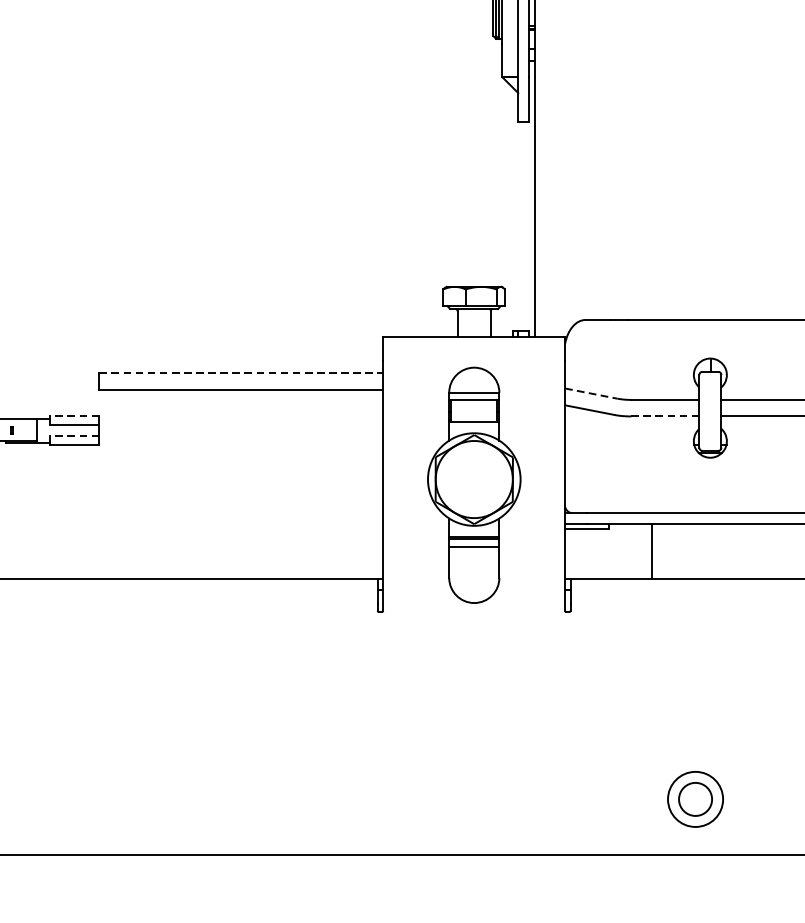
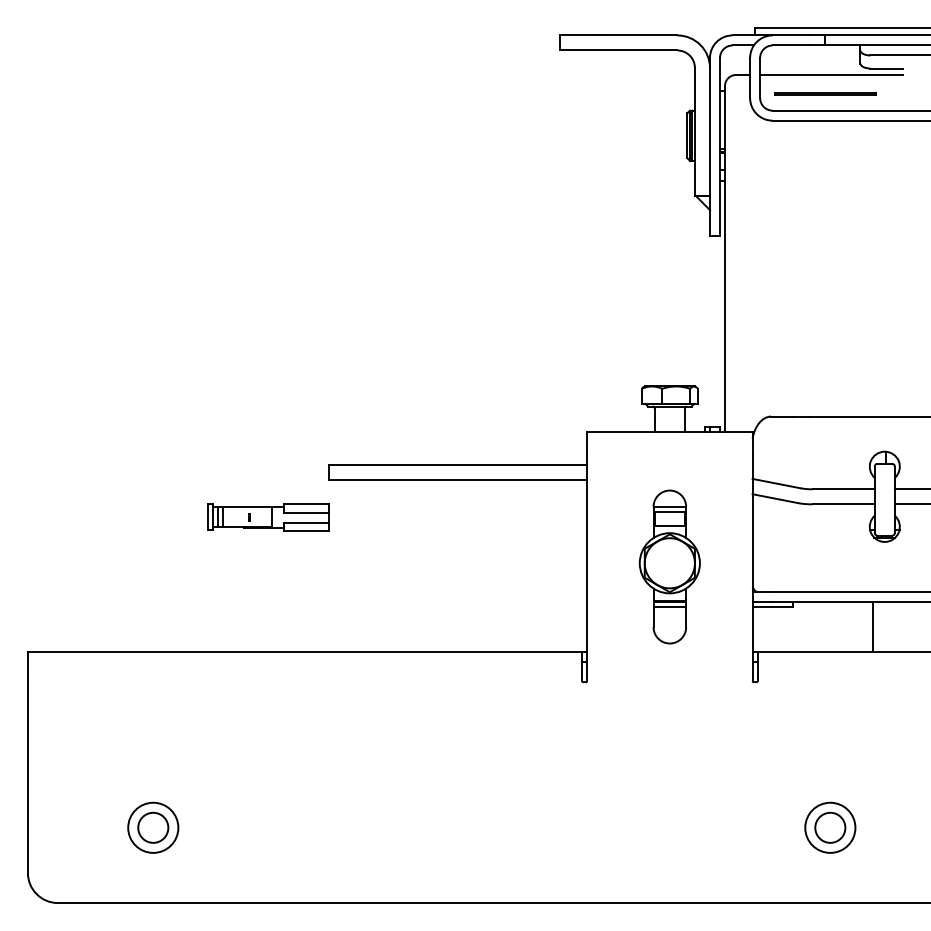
line: (241, 372) -> (458, 464), dashed -> solid
line: (592, 393) -> (777, 483), dashed -> solid
line: (74, 416) -> (306, 504), dashed -> solid
line: (664, 416) -> (843, 504), dashed -> solid
line: (74, 436) -> (306, 522), dashed -> solid
part: (473, 484) -> (669, 566), size x0.71
line: (651, 551) -> (872, 627), moved
part: (695, 799) -> (830, 827), moved

